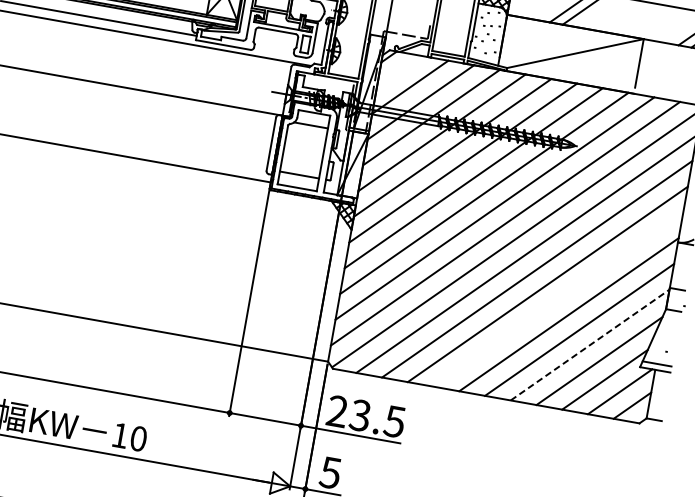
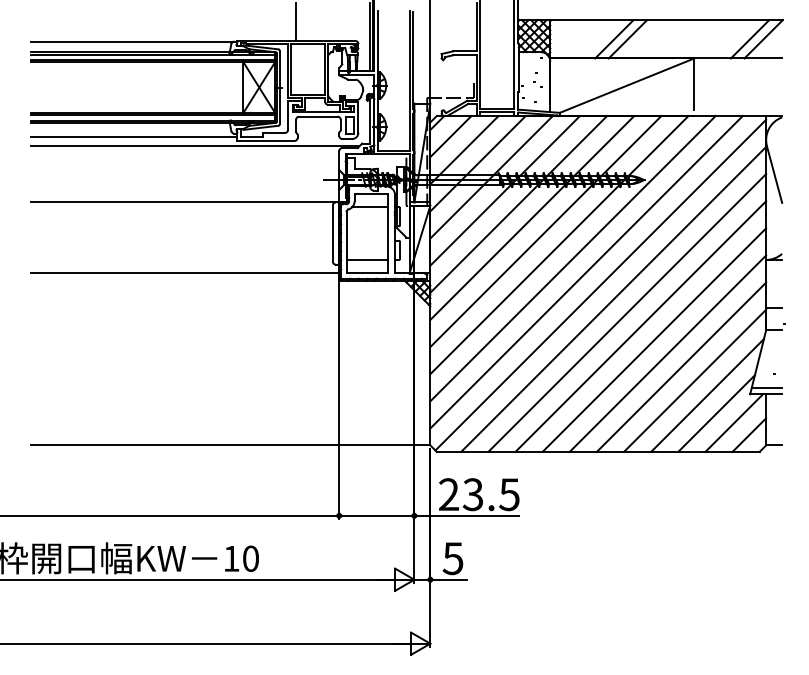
line: (399, 71) -> (450, 136), added
line: (558, 299) -> (654, 339), added
line: (590, 344) -> (695, 380), dashed -> solid

